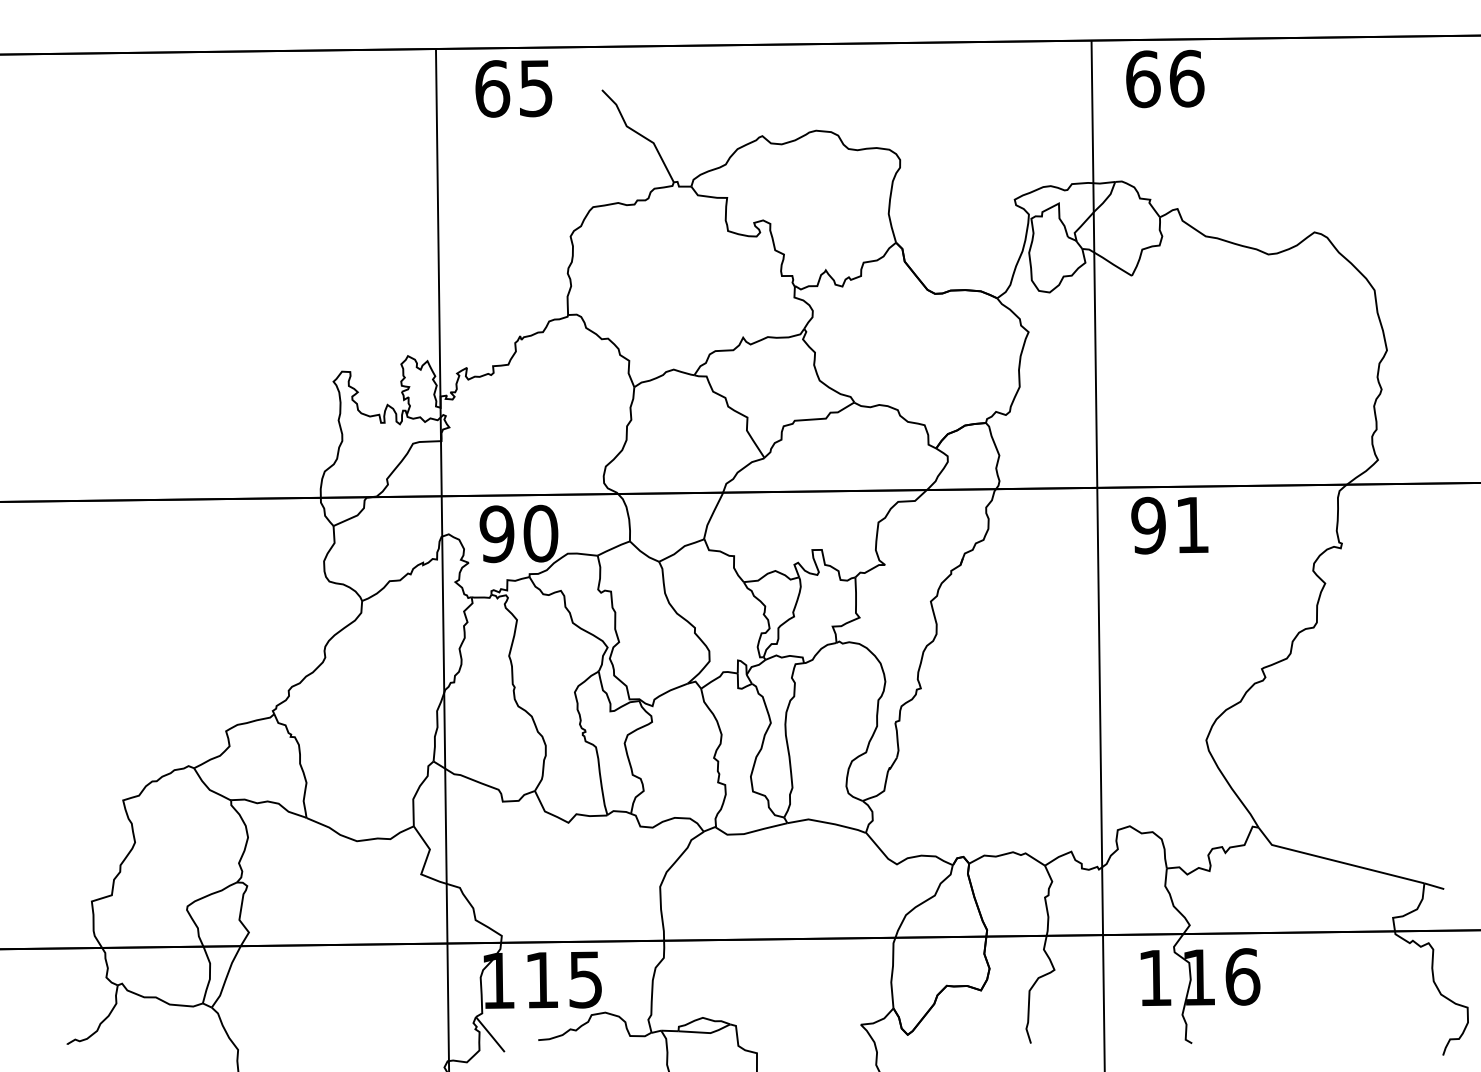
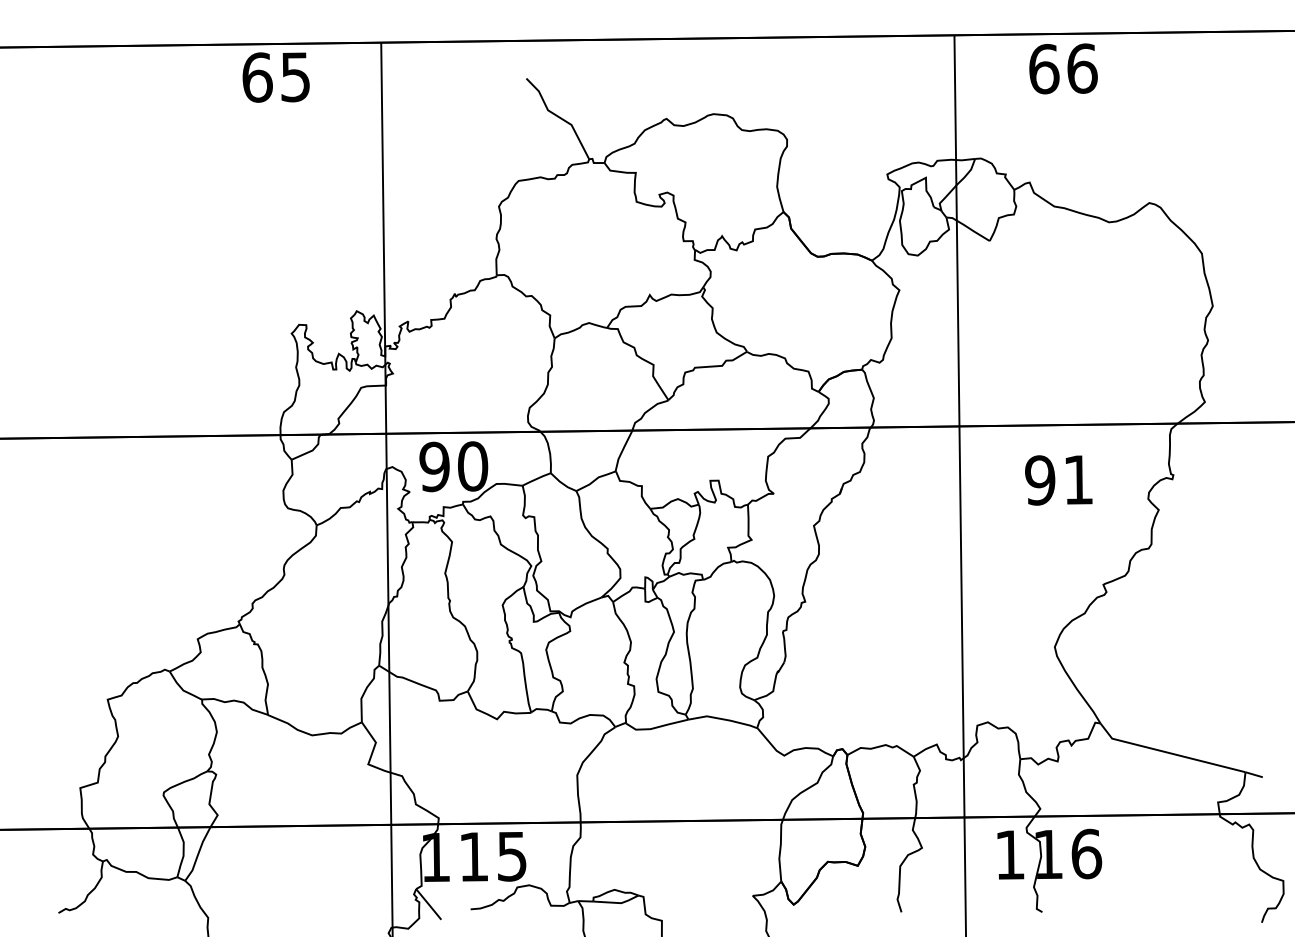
text: (1165, 78) -> (1063, 68), moved
text: (513, 88) -> (275, 77), moved
text: (1169, 525) -> (1058, 480), moved

